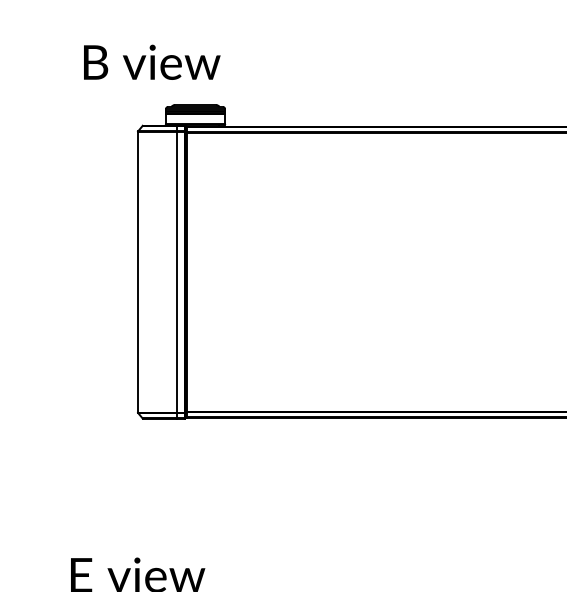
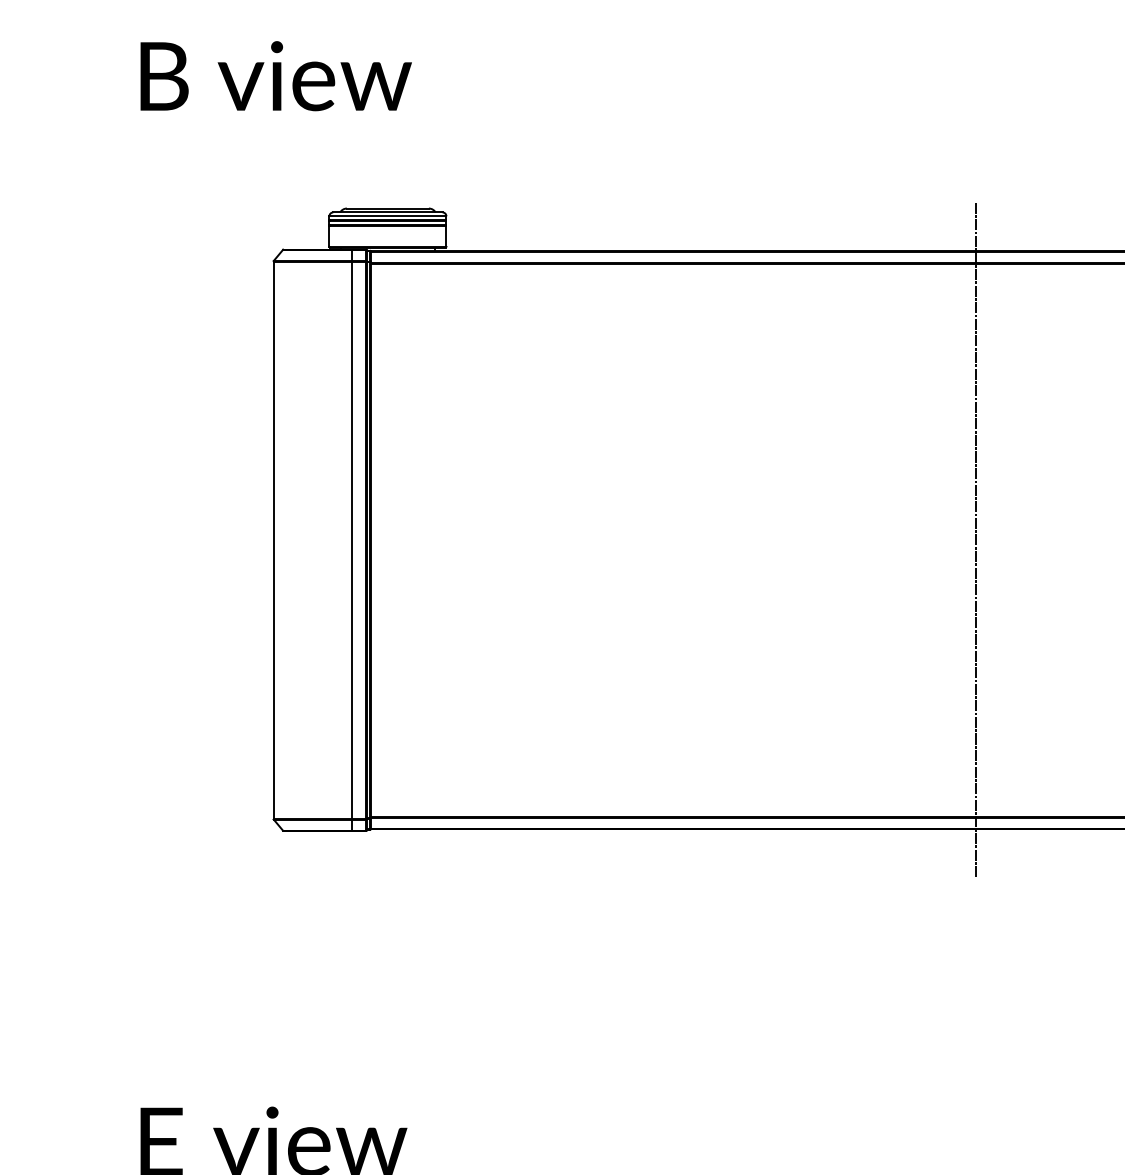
text: (152, 61) -> (276, 74), moved
line: (491, 272) -> (975, 540), added

